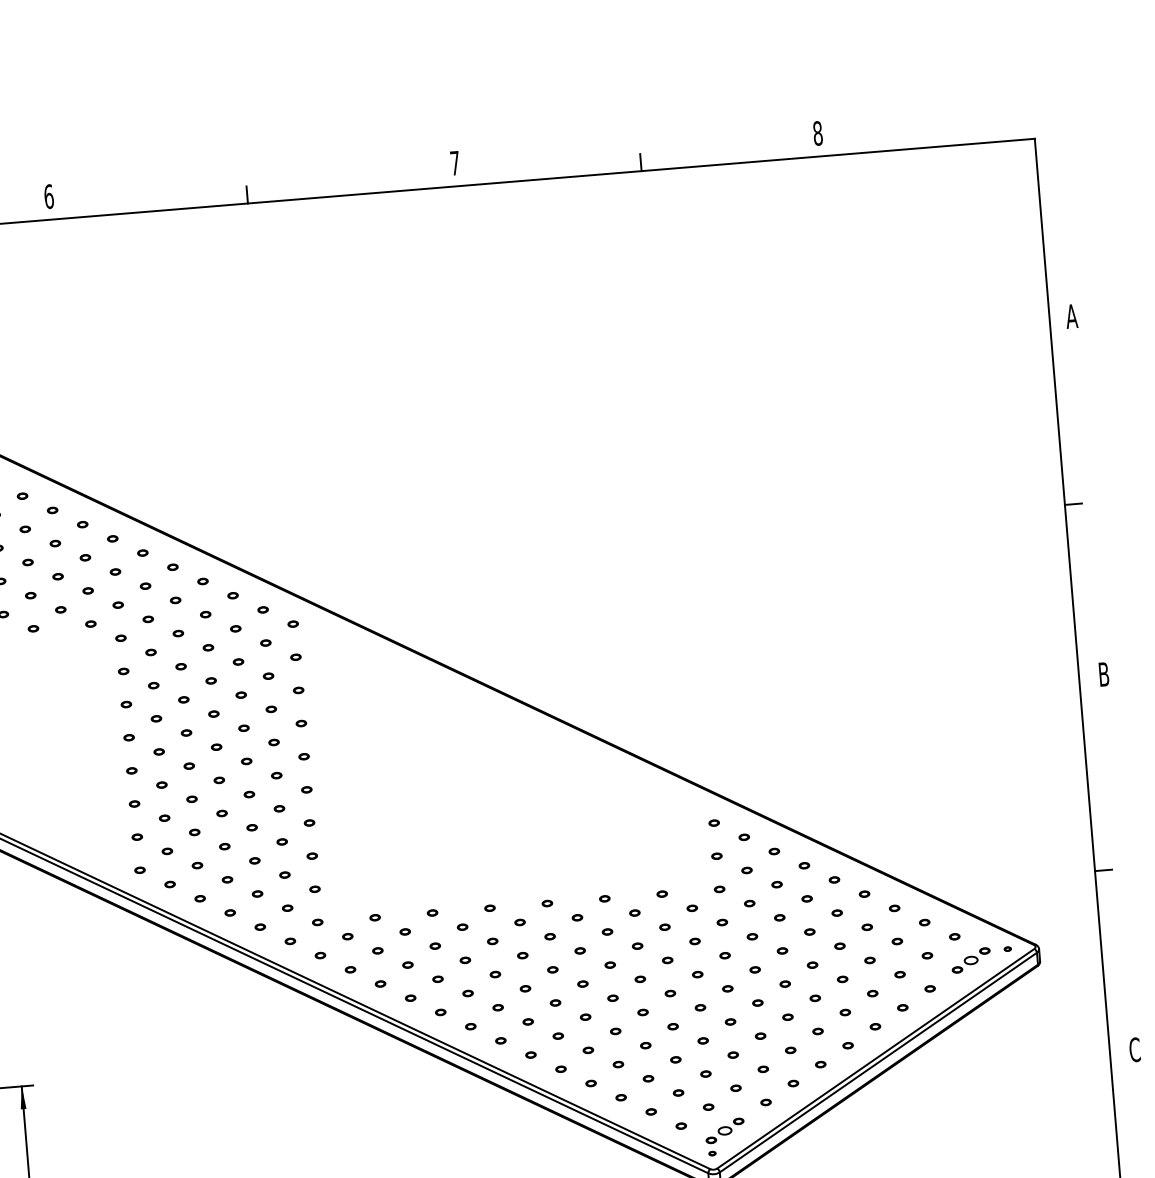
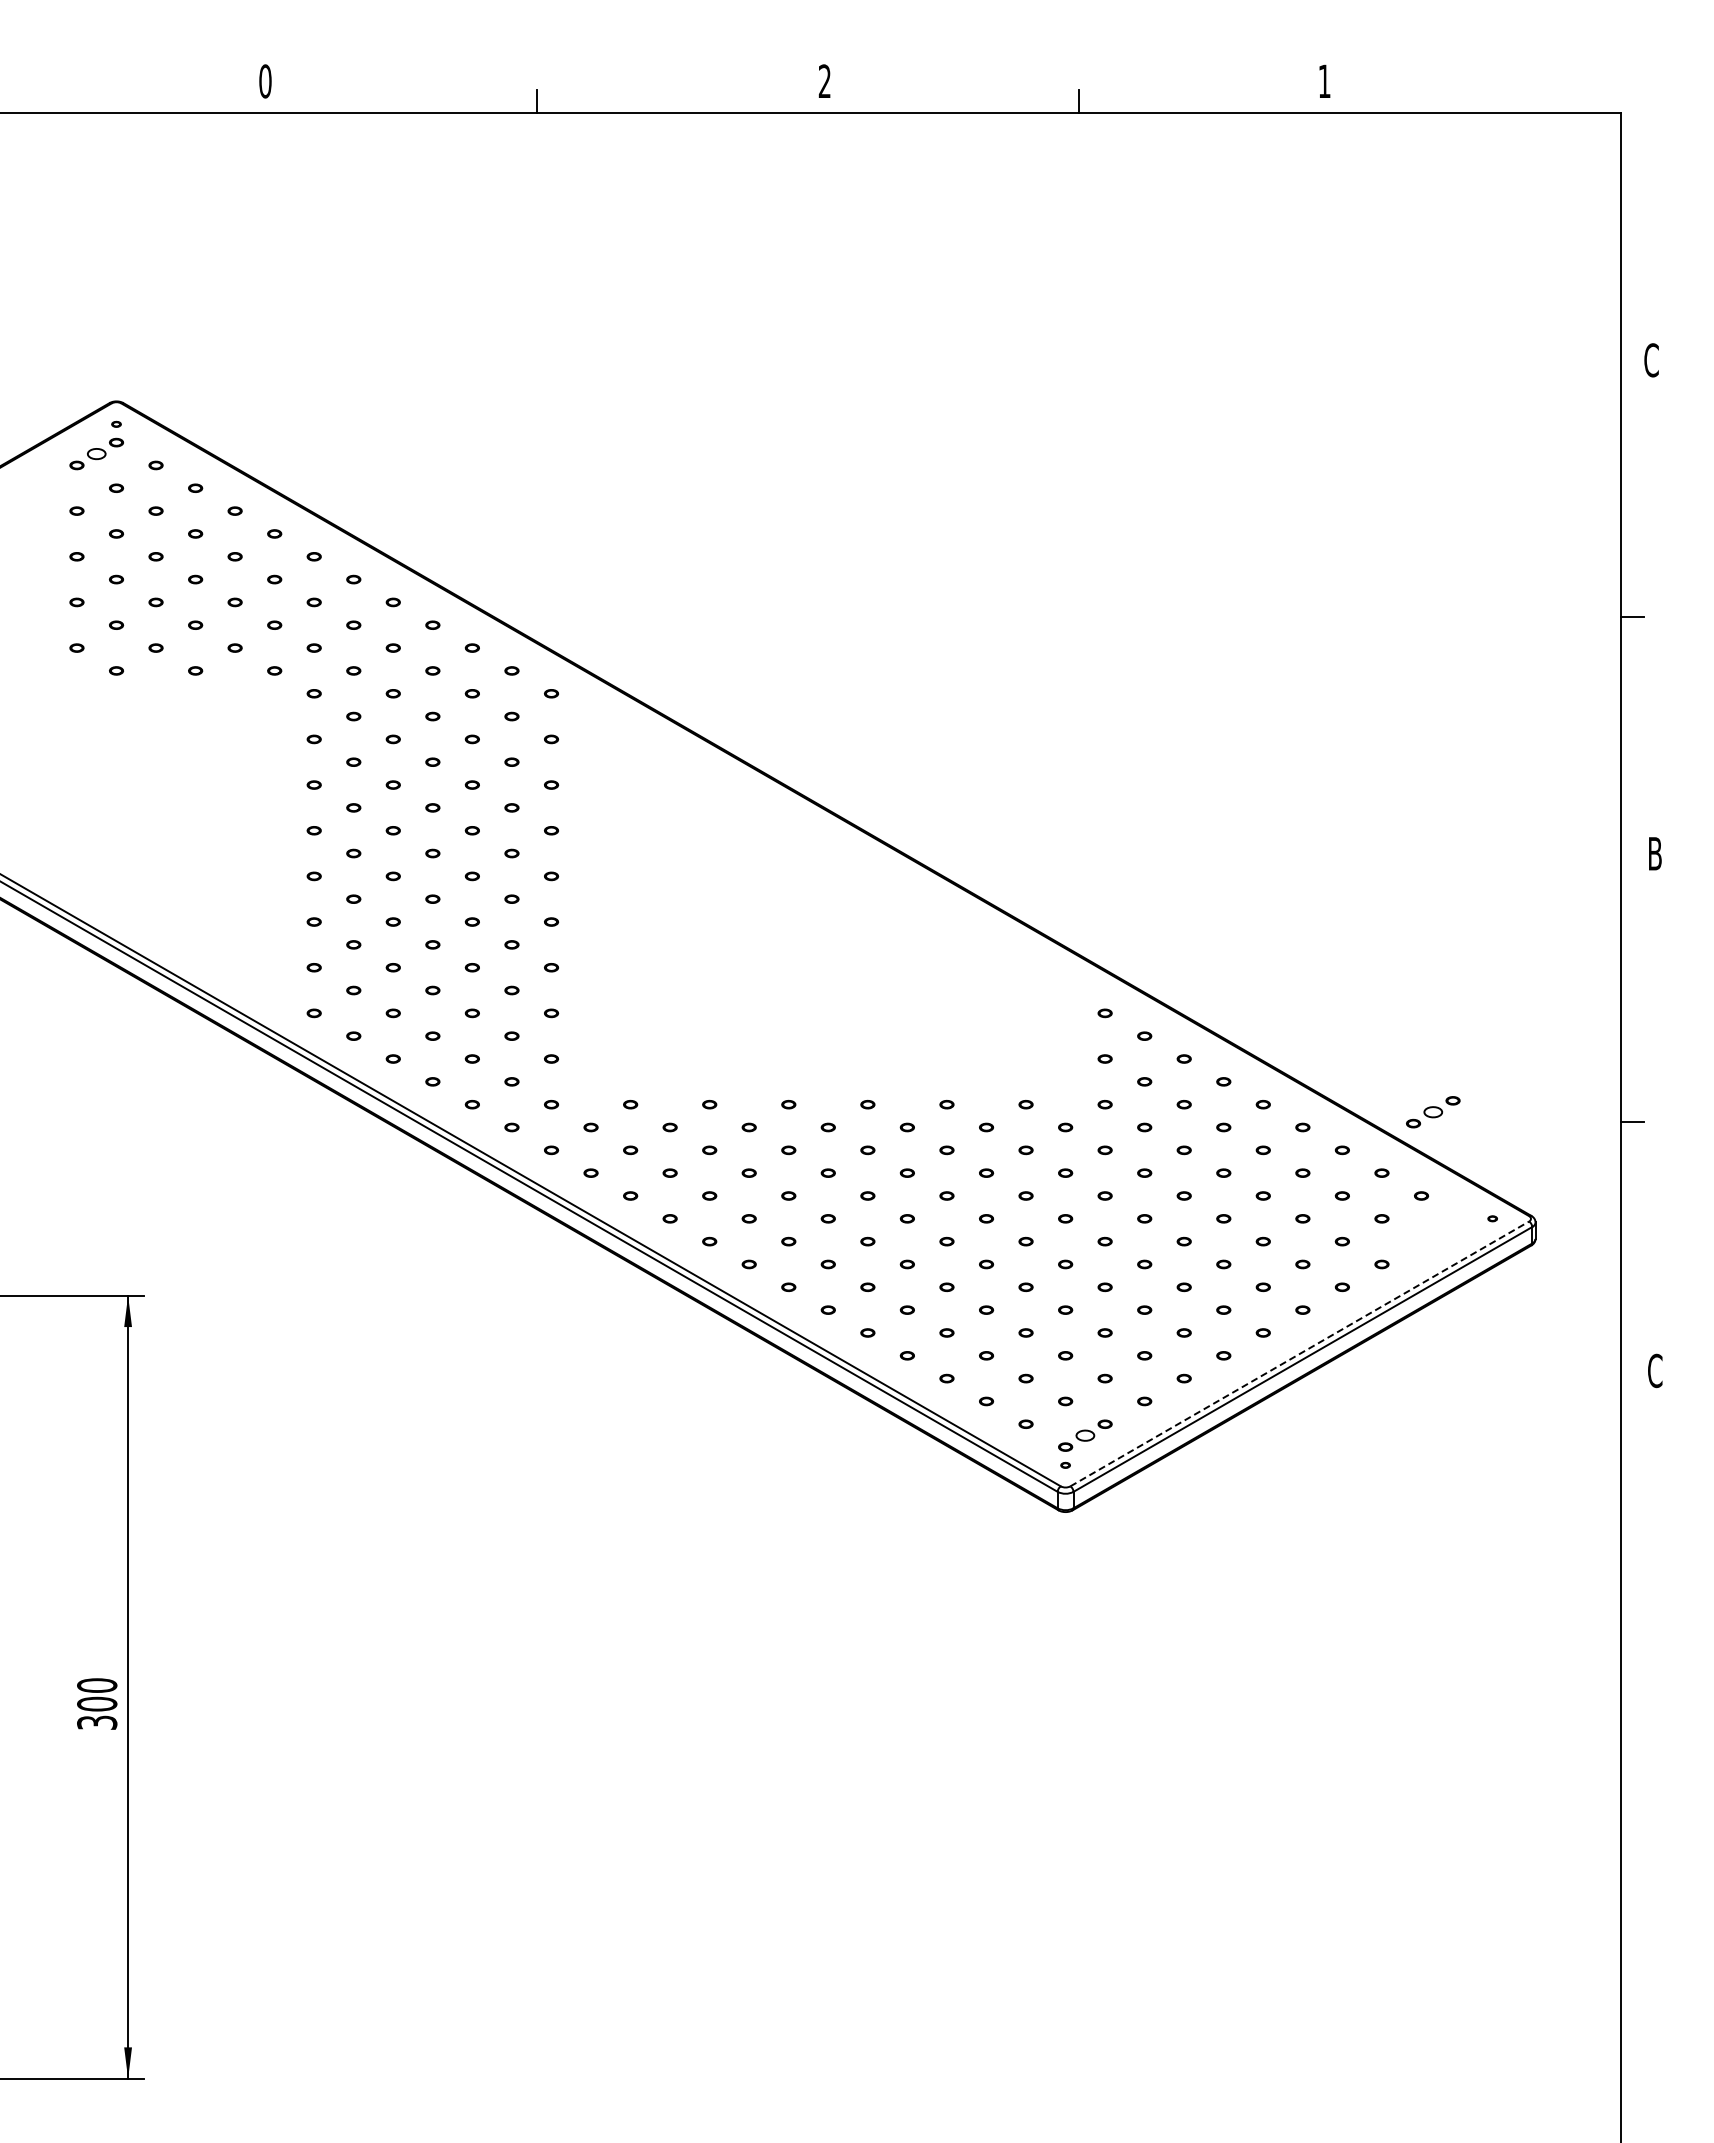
text: (817, 133) -> (1324, 81), 8 -> 1
text: (454, 162) -> (824, 80), 7 -> 2
text: (49, 196) -> (265, 81), 6 -> 0
text: (1071, 316) -> (1651, 360), A -> C
part: (971, 960) -> (1433, 1112), moved
line: (875, 1058) -> (1299, 1353), solid -> dashed

